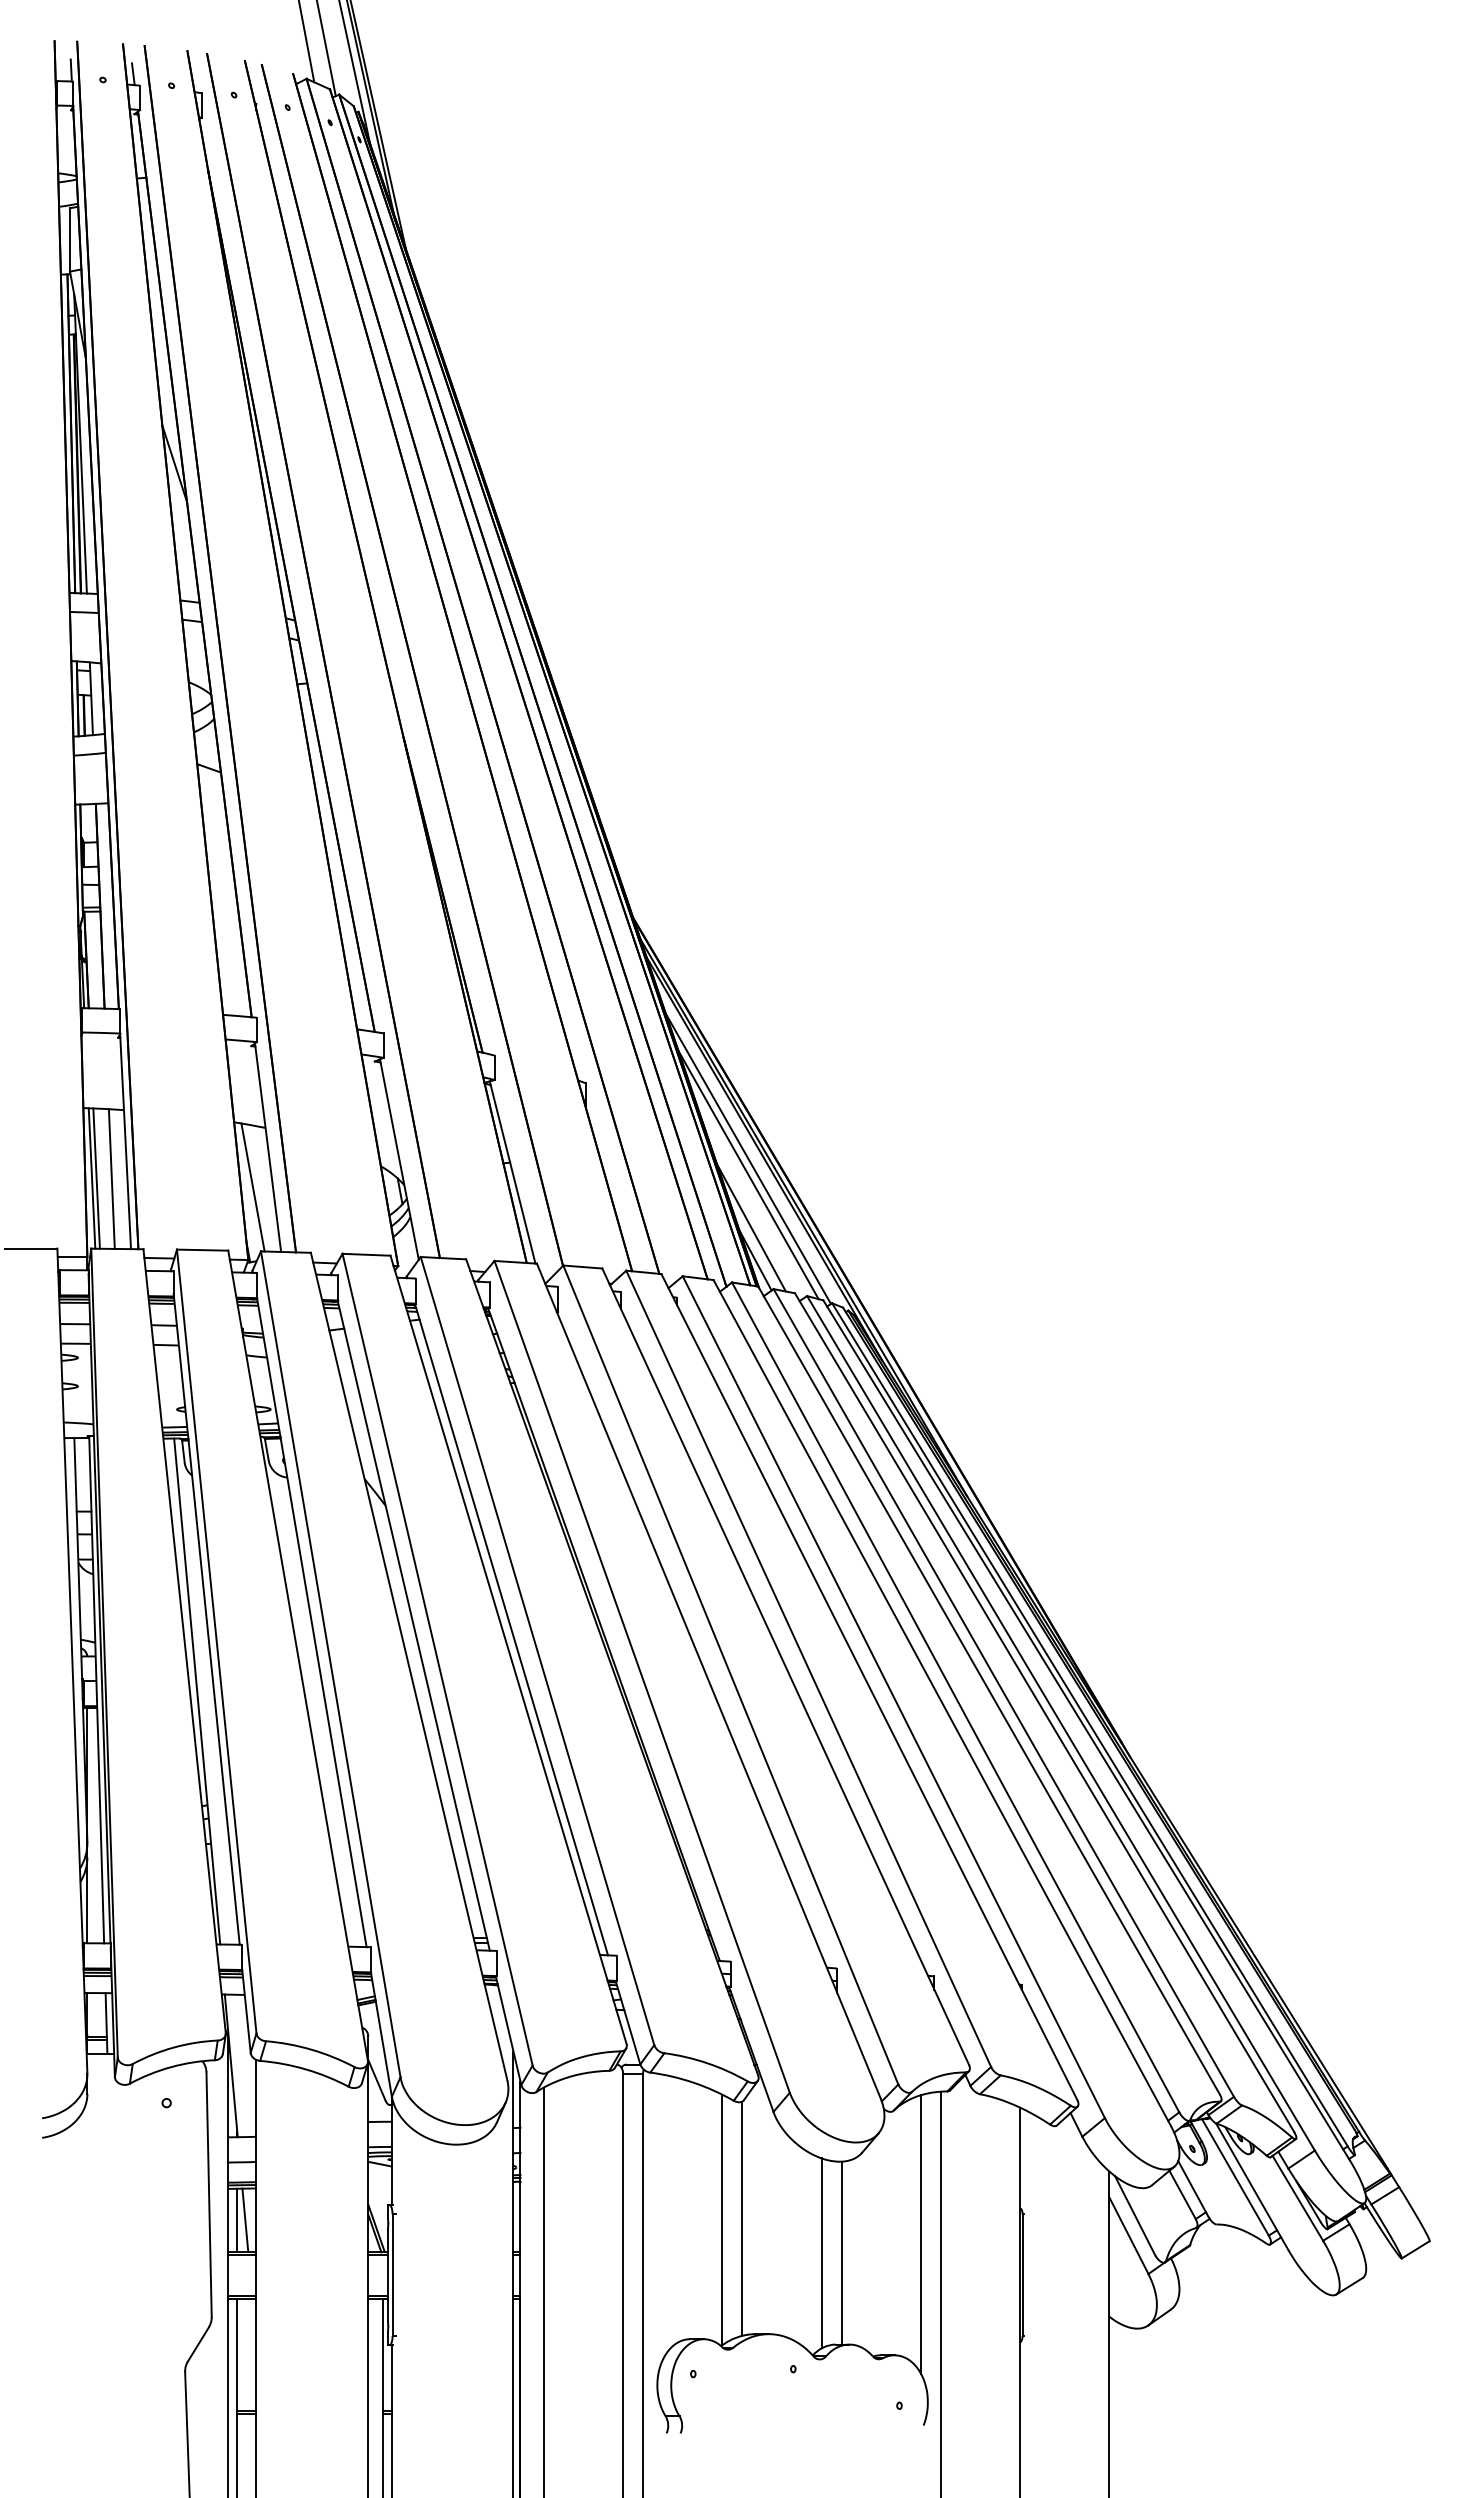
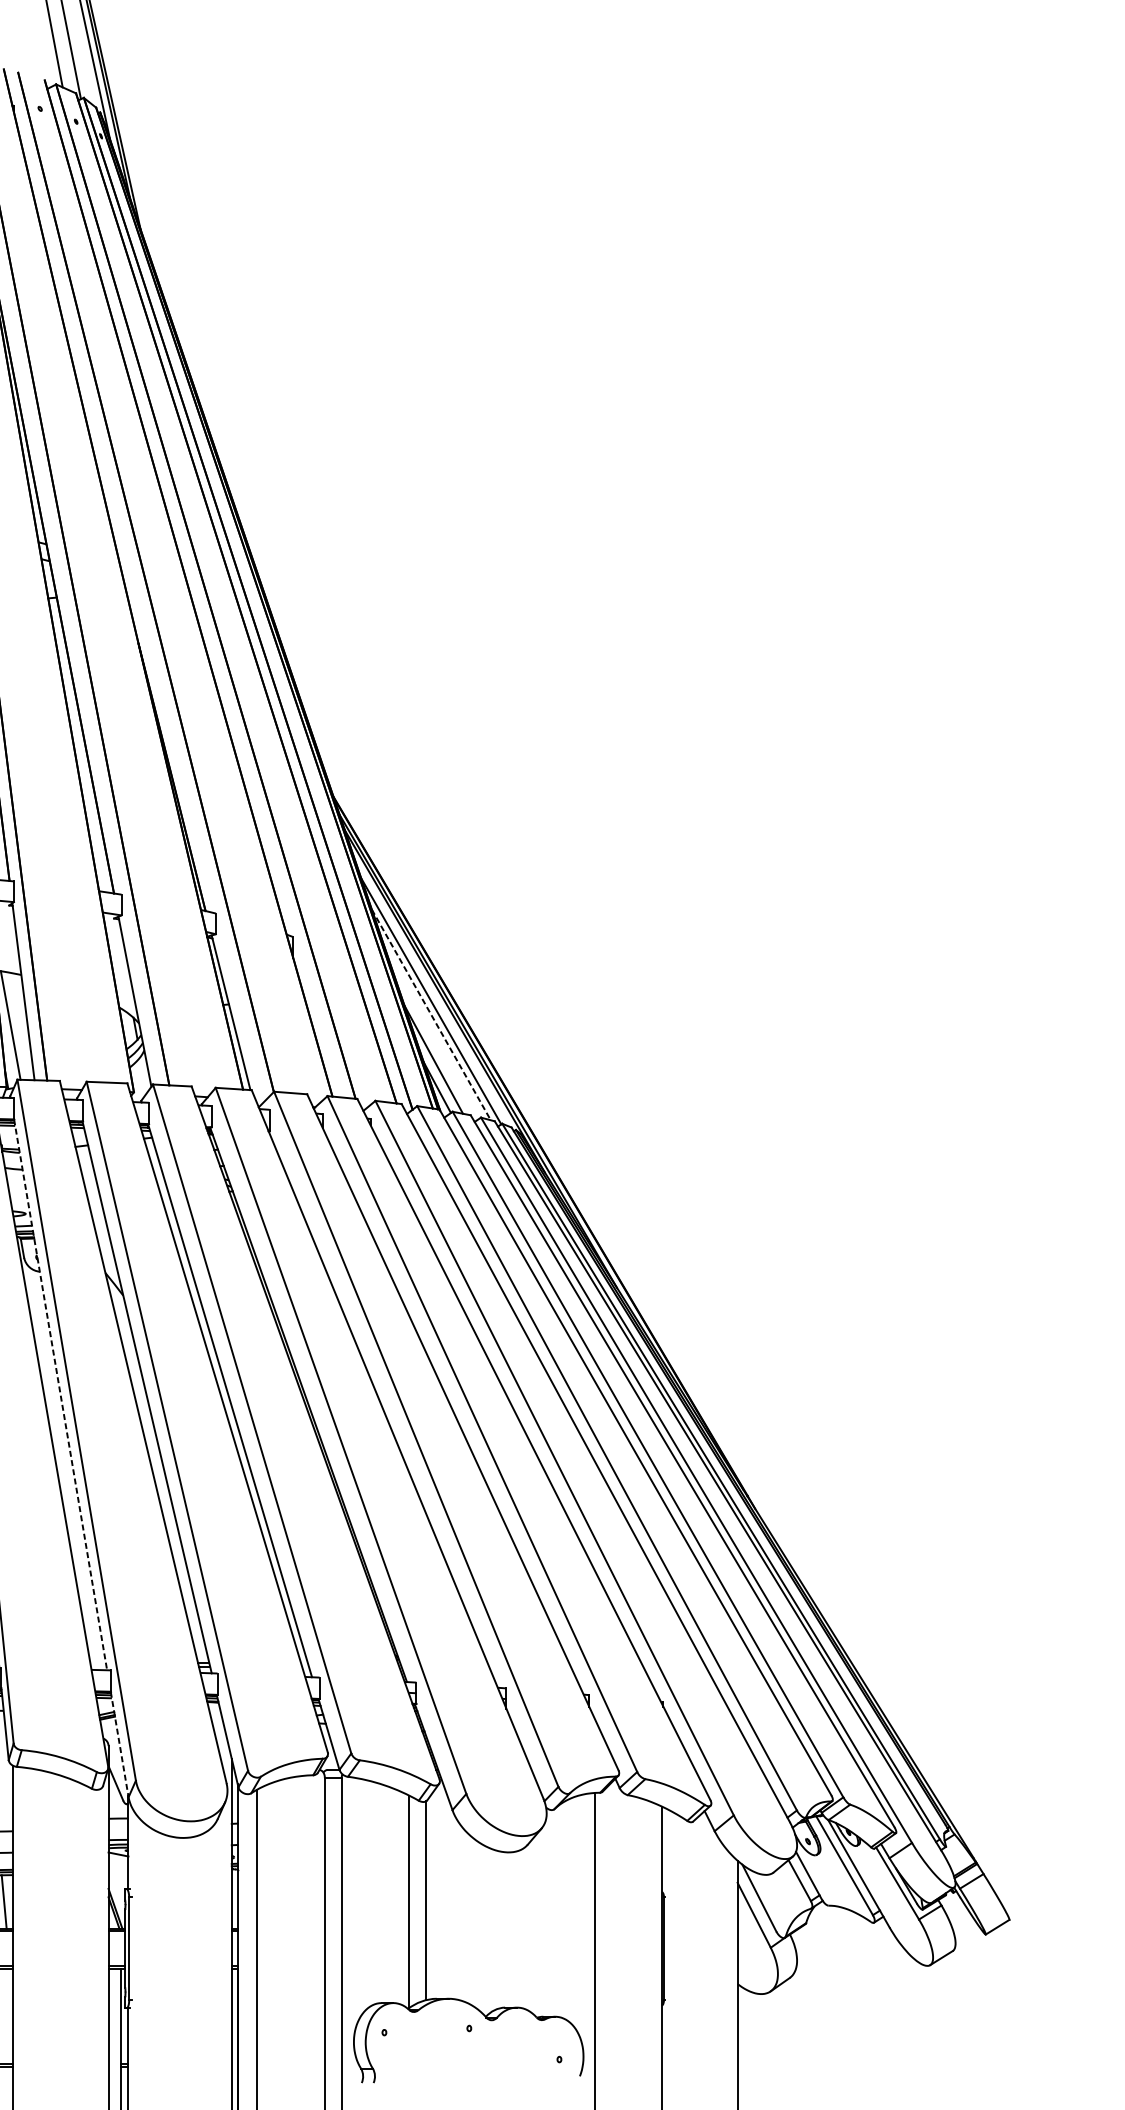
line: (748, 1175) -> (431, 1015), solid -> dashed
line: (311, 1623) -> (60, 1395), solid -> dashed
line: (381, 2034) -> (119, 1744), solid -> dashed
line: (921, 2234) -> (578, 1914), removed
line: (841, 2252) -> (510, 1929), removed
line: (821, 2253) -> (493, 1930), removed

